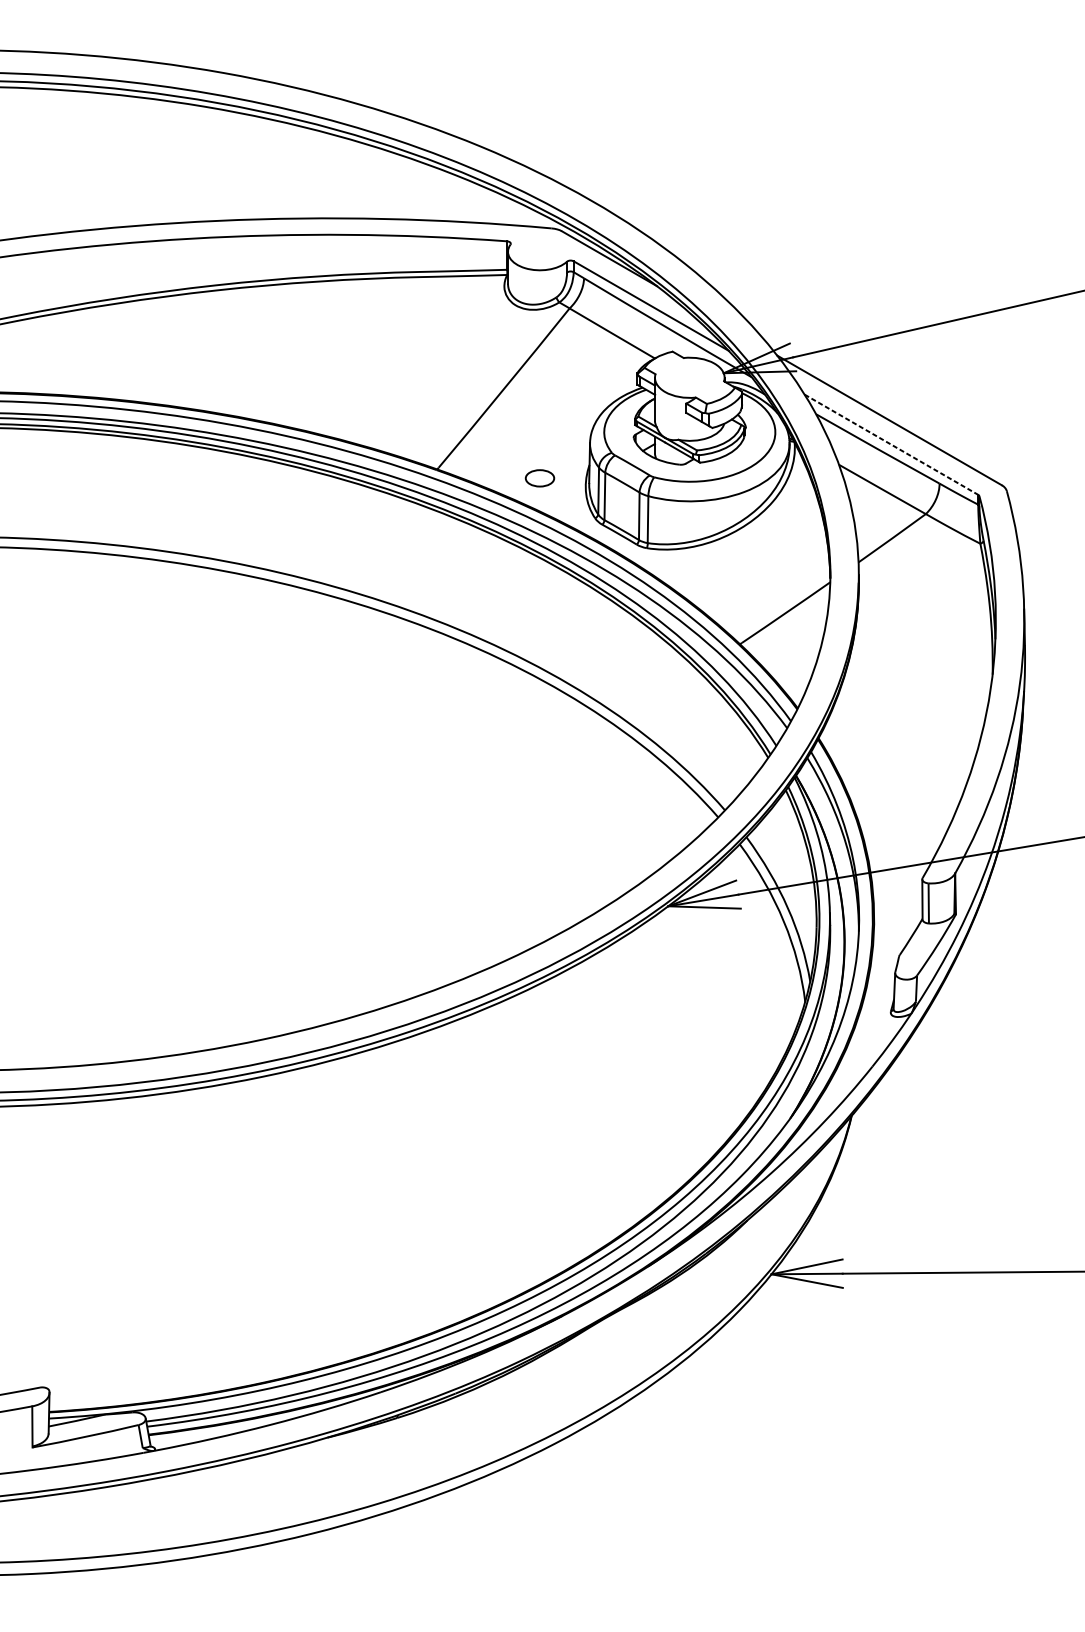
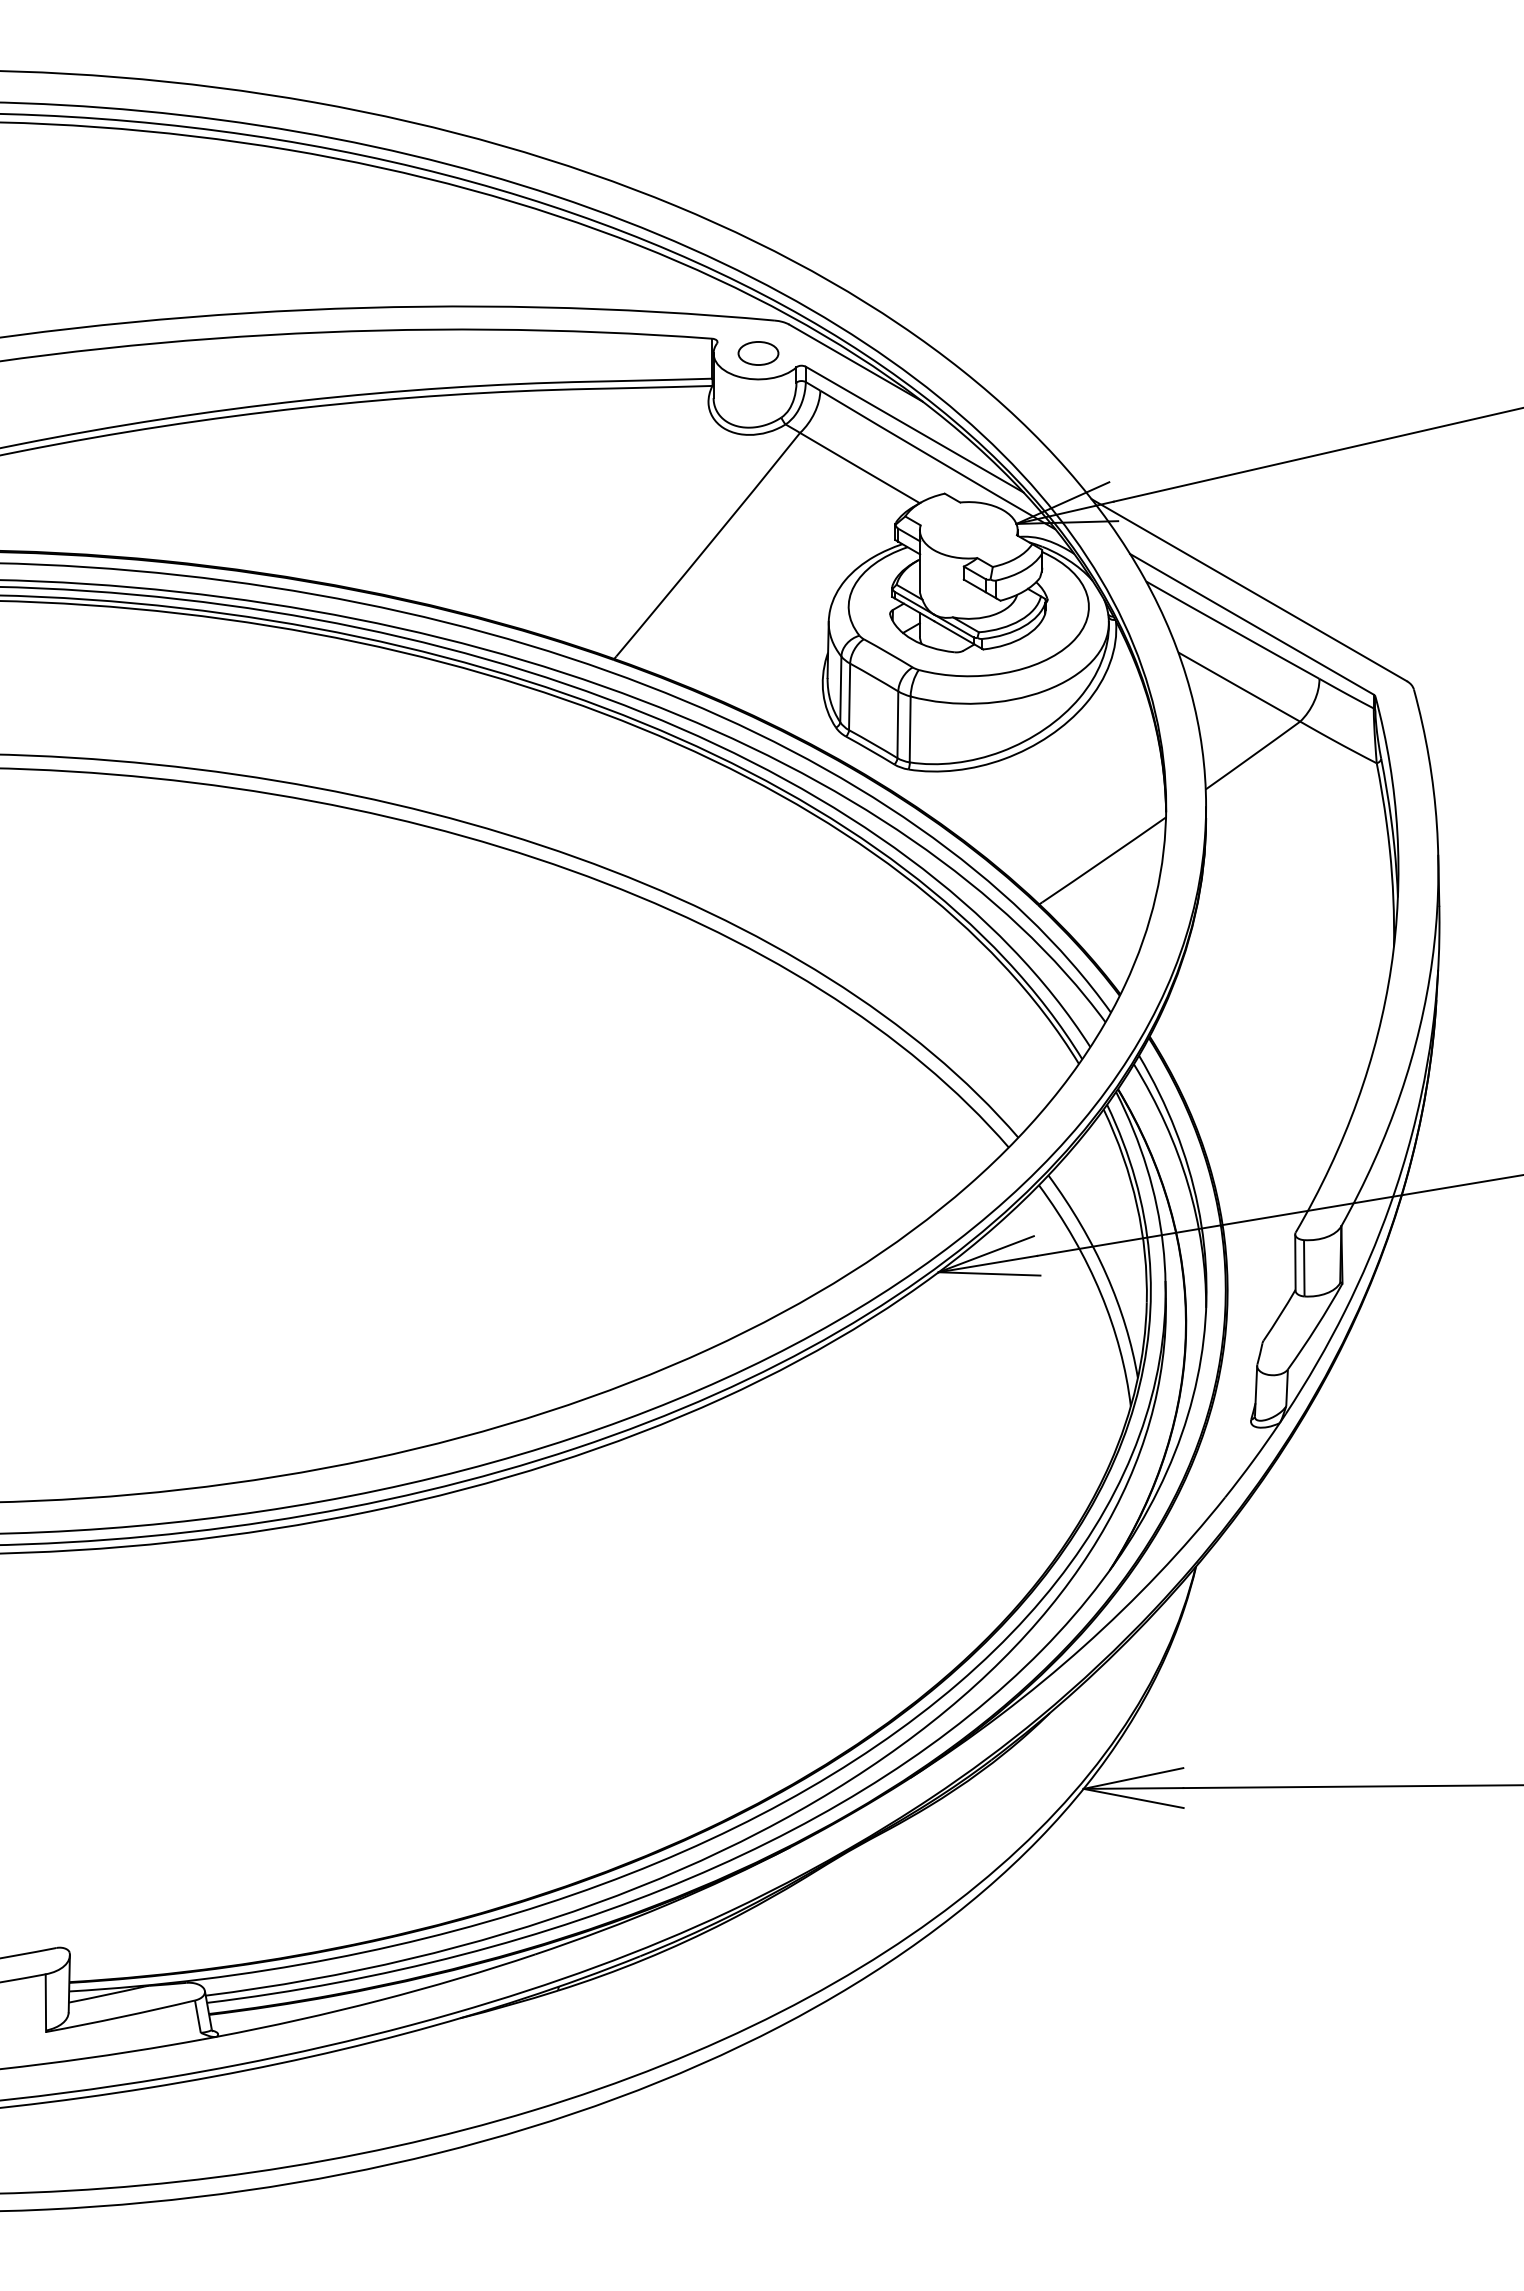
line: (891, 444) -> (1251, 624), dashed -> solid
part: (540, 478) -> (758, 353), moved

